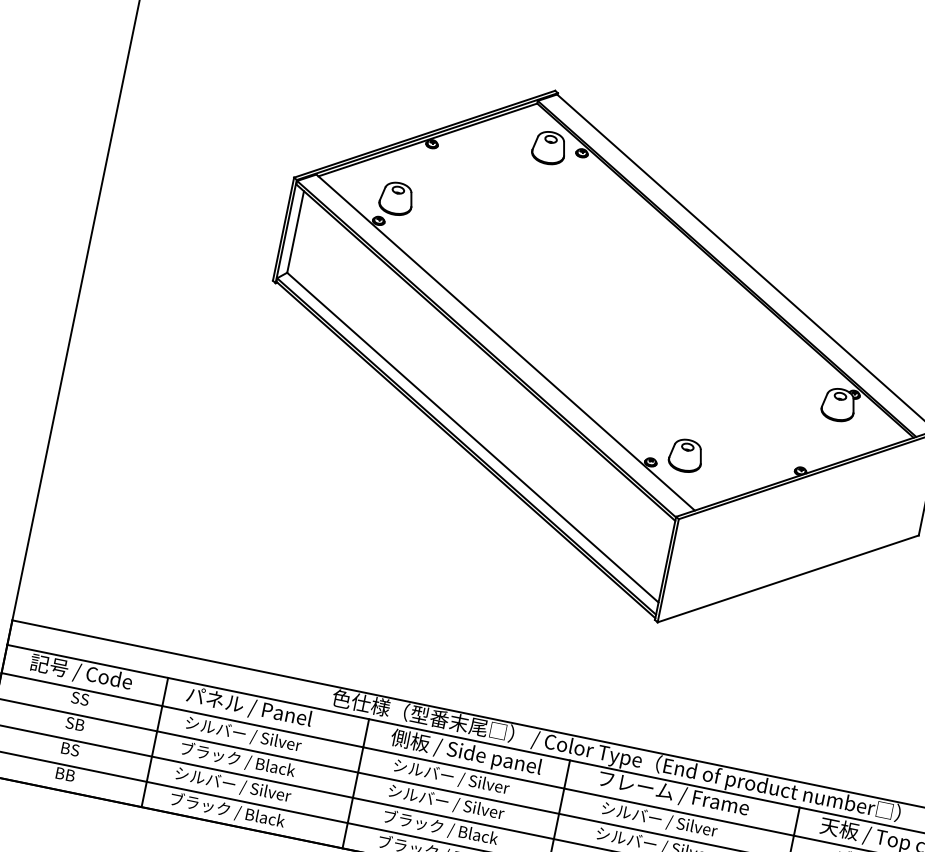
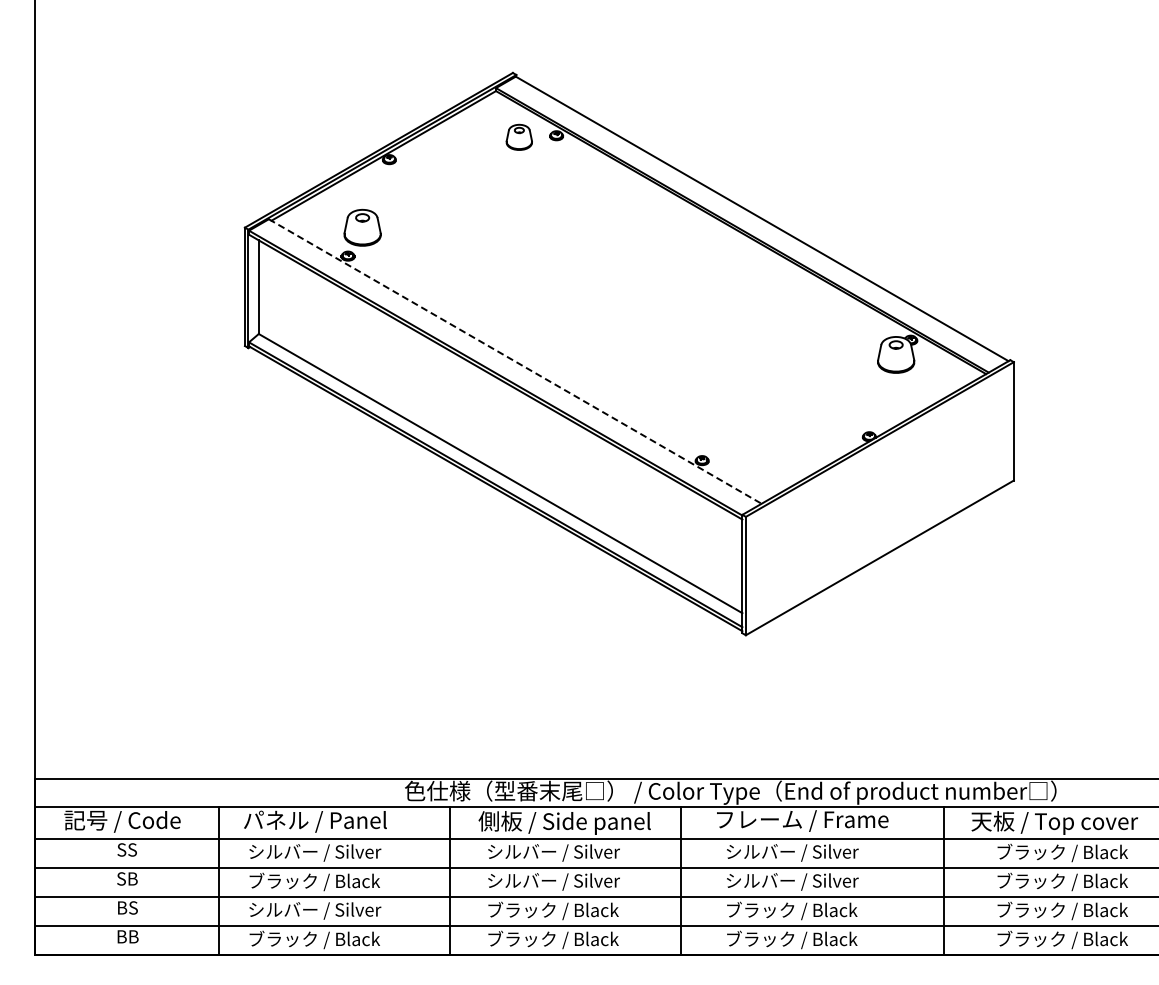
part: (549, 148) -> (519, 137), size x0.7
line: (505, 342) -> (515, 361), solid -> dashed
part: (686, 455) -> (739, 445), removed

